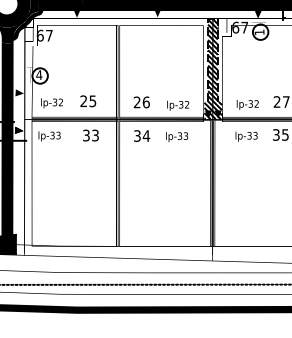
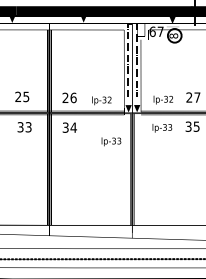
text: (259, 32) -> (173, 36), 1 -> 8
hatch: (213, 68) -> (133, 67), removed
text: (177, 136) -> (111, 141), moved

